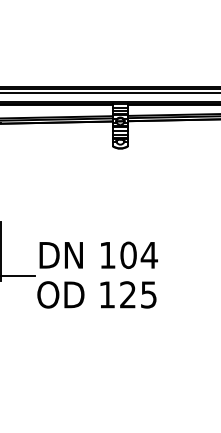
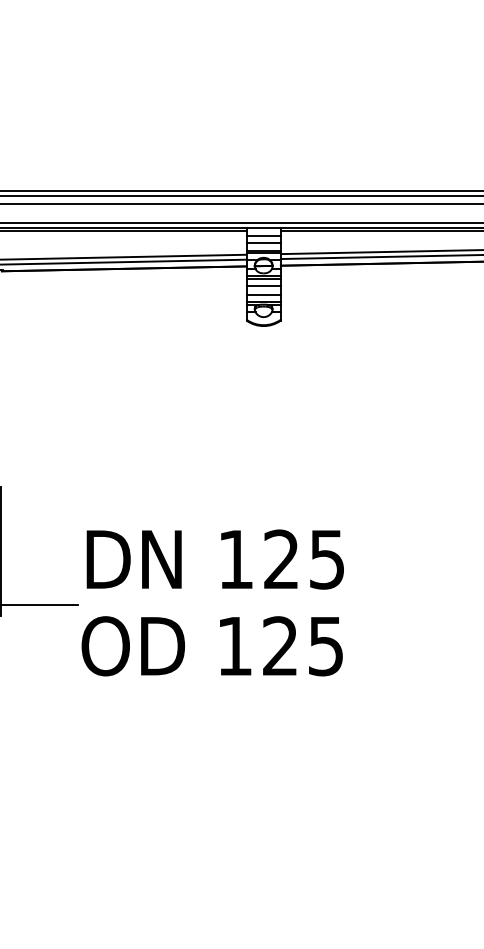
text: (139, 254) -> (305, 557), 104 -> 125

